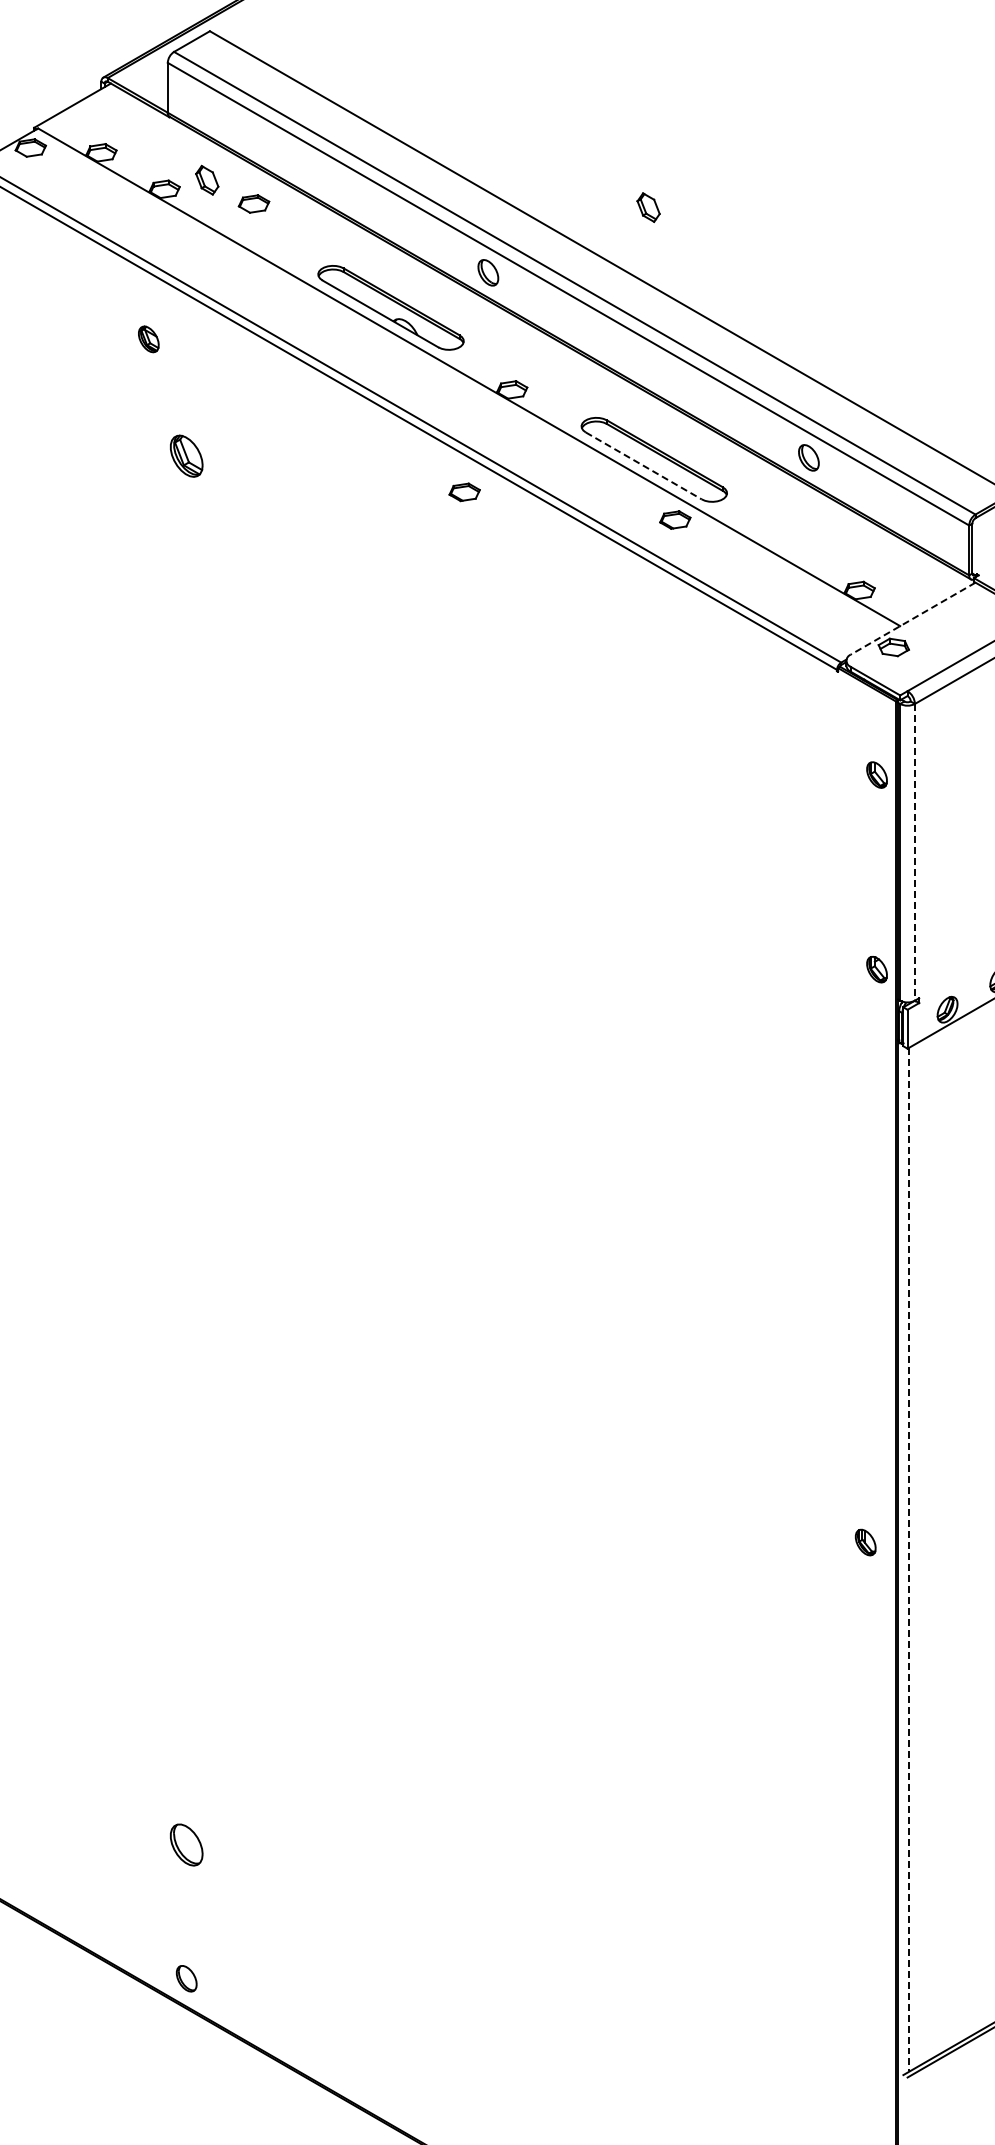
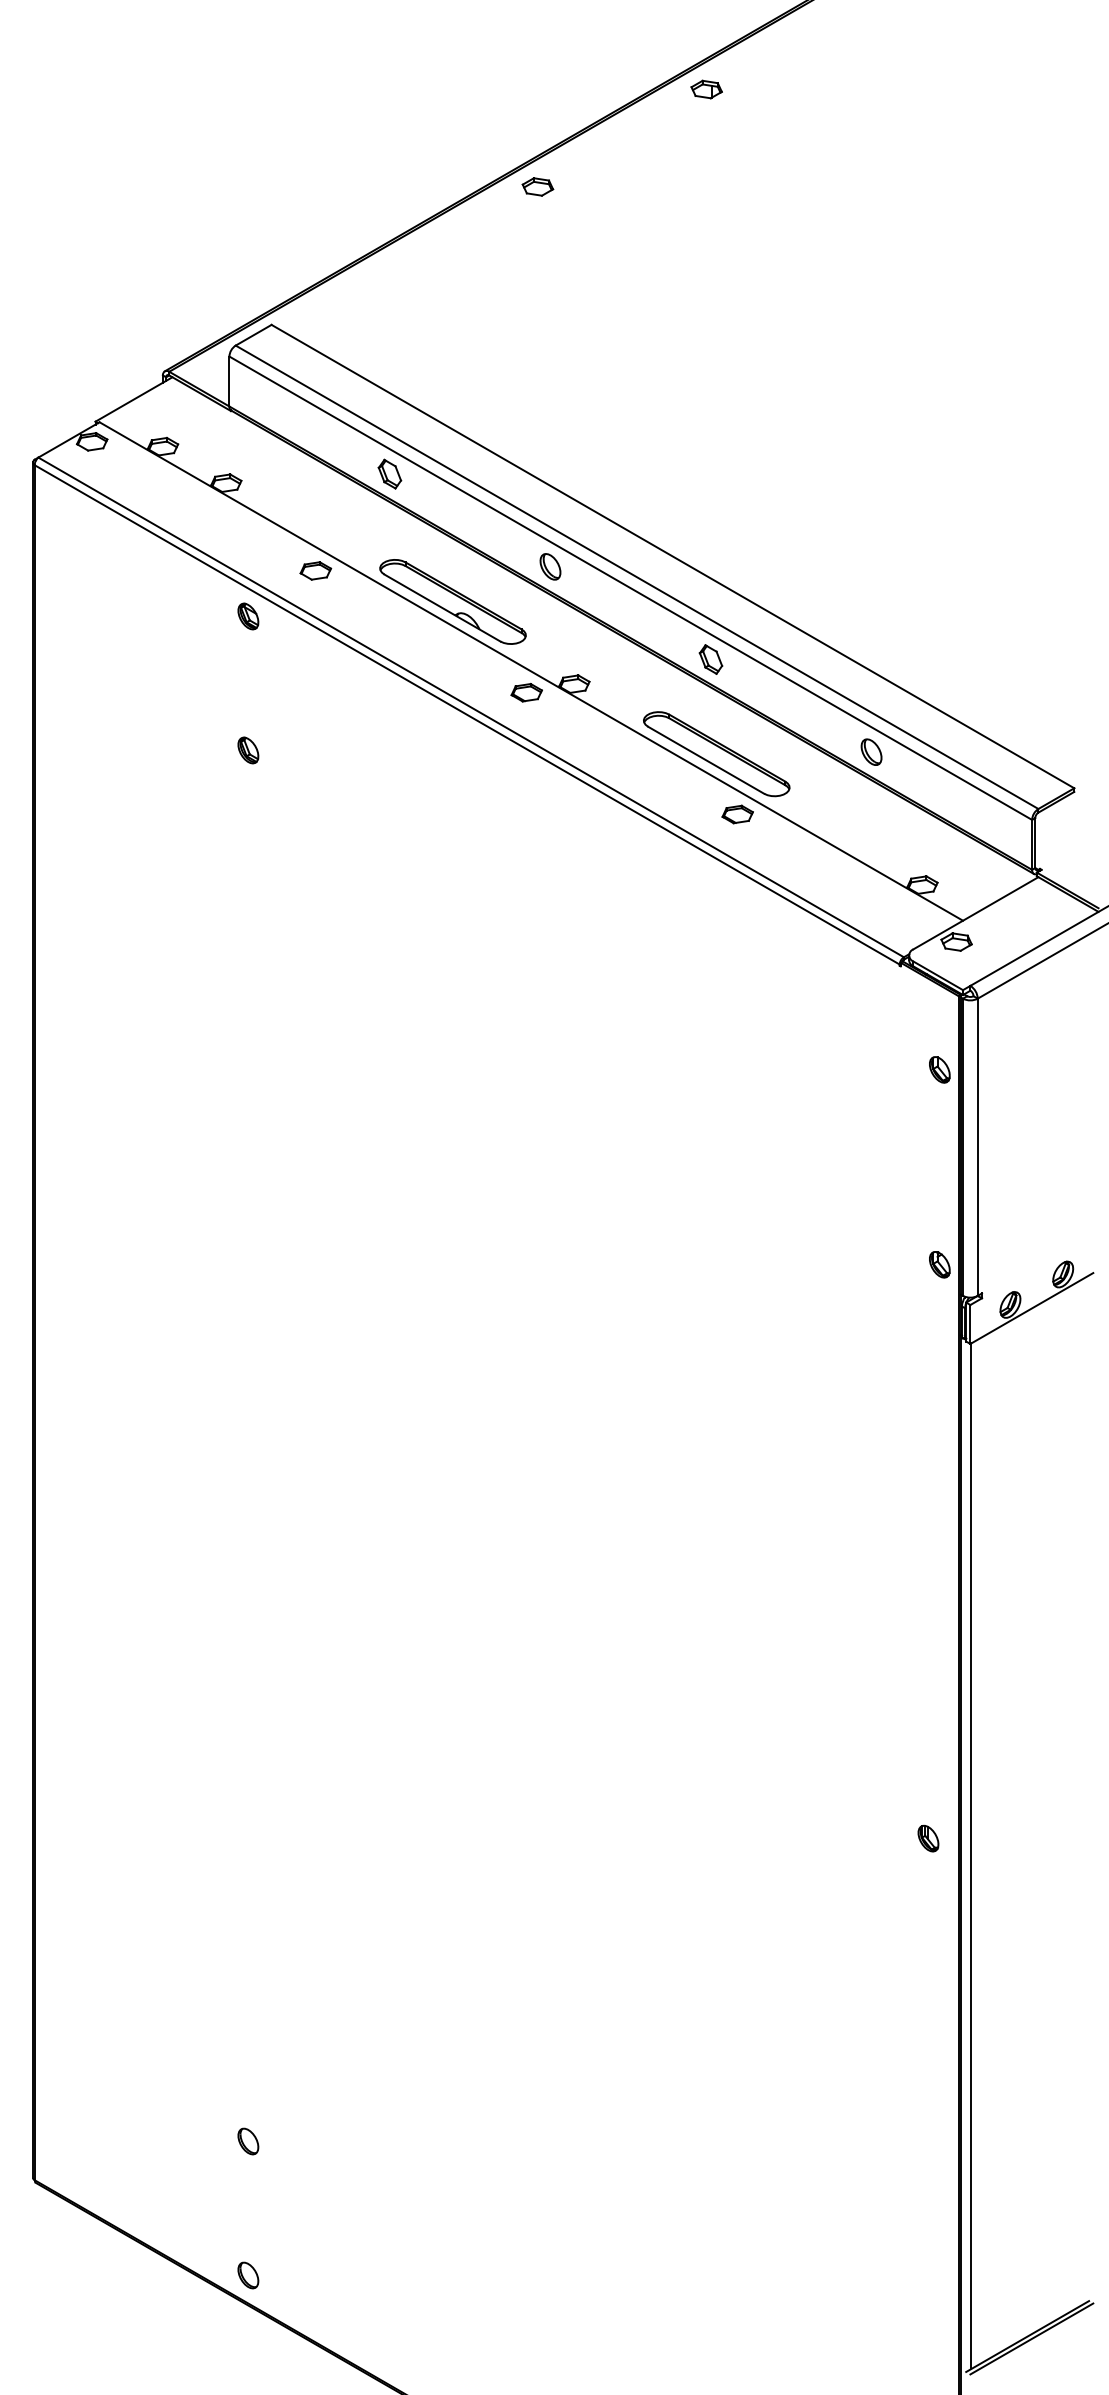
part: (206, 179) -> (389, 473), moved
part: (253, 203) -> (315, 570), moved
part: (648, 207) -> (710, 659), moved
part: (148, 339) -> (248, 616), moved
part: (186, 456) -> (248, 750), size x0.62
line: (644, 466) -> (706, 760), dashed -> solid
part: (464, 492) -> (526, 692), moved
line: (912, 618) -> (975, 913), dashed -> solid
line: (914, 852) -> (977, 1147), dashed -> solid
line: (908, 1560) -> (971, 1856), dashed -> solid
part: (186, 1844) -> (248, 2141), size x0.62

